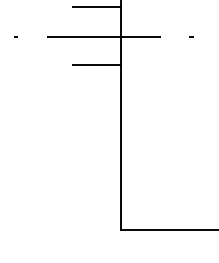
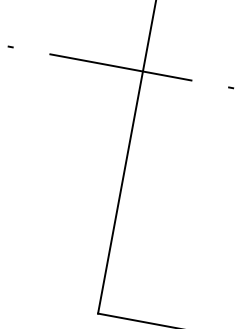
line: (97, 6) -> (120, 27), removed
line: (97, 65) -> (106, 101), removed

